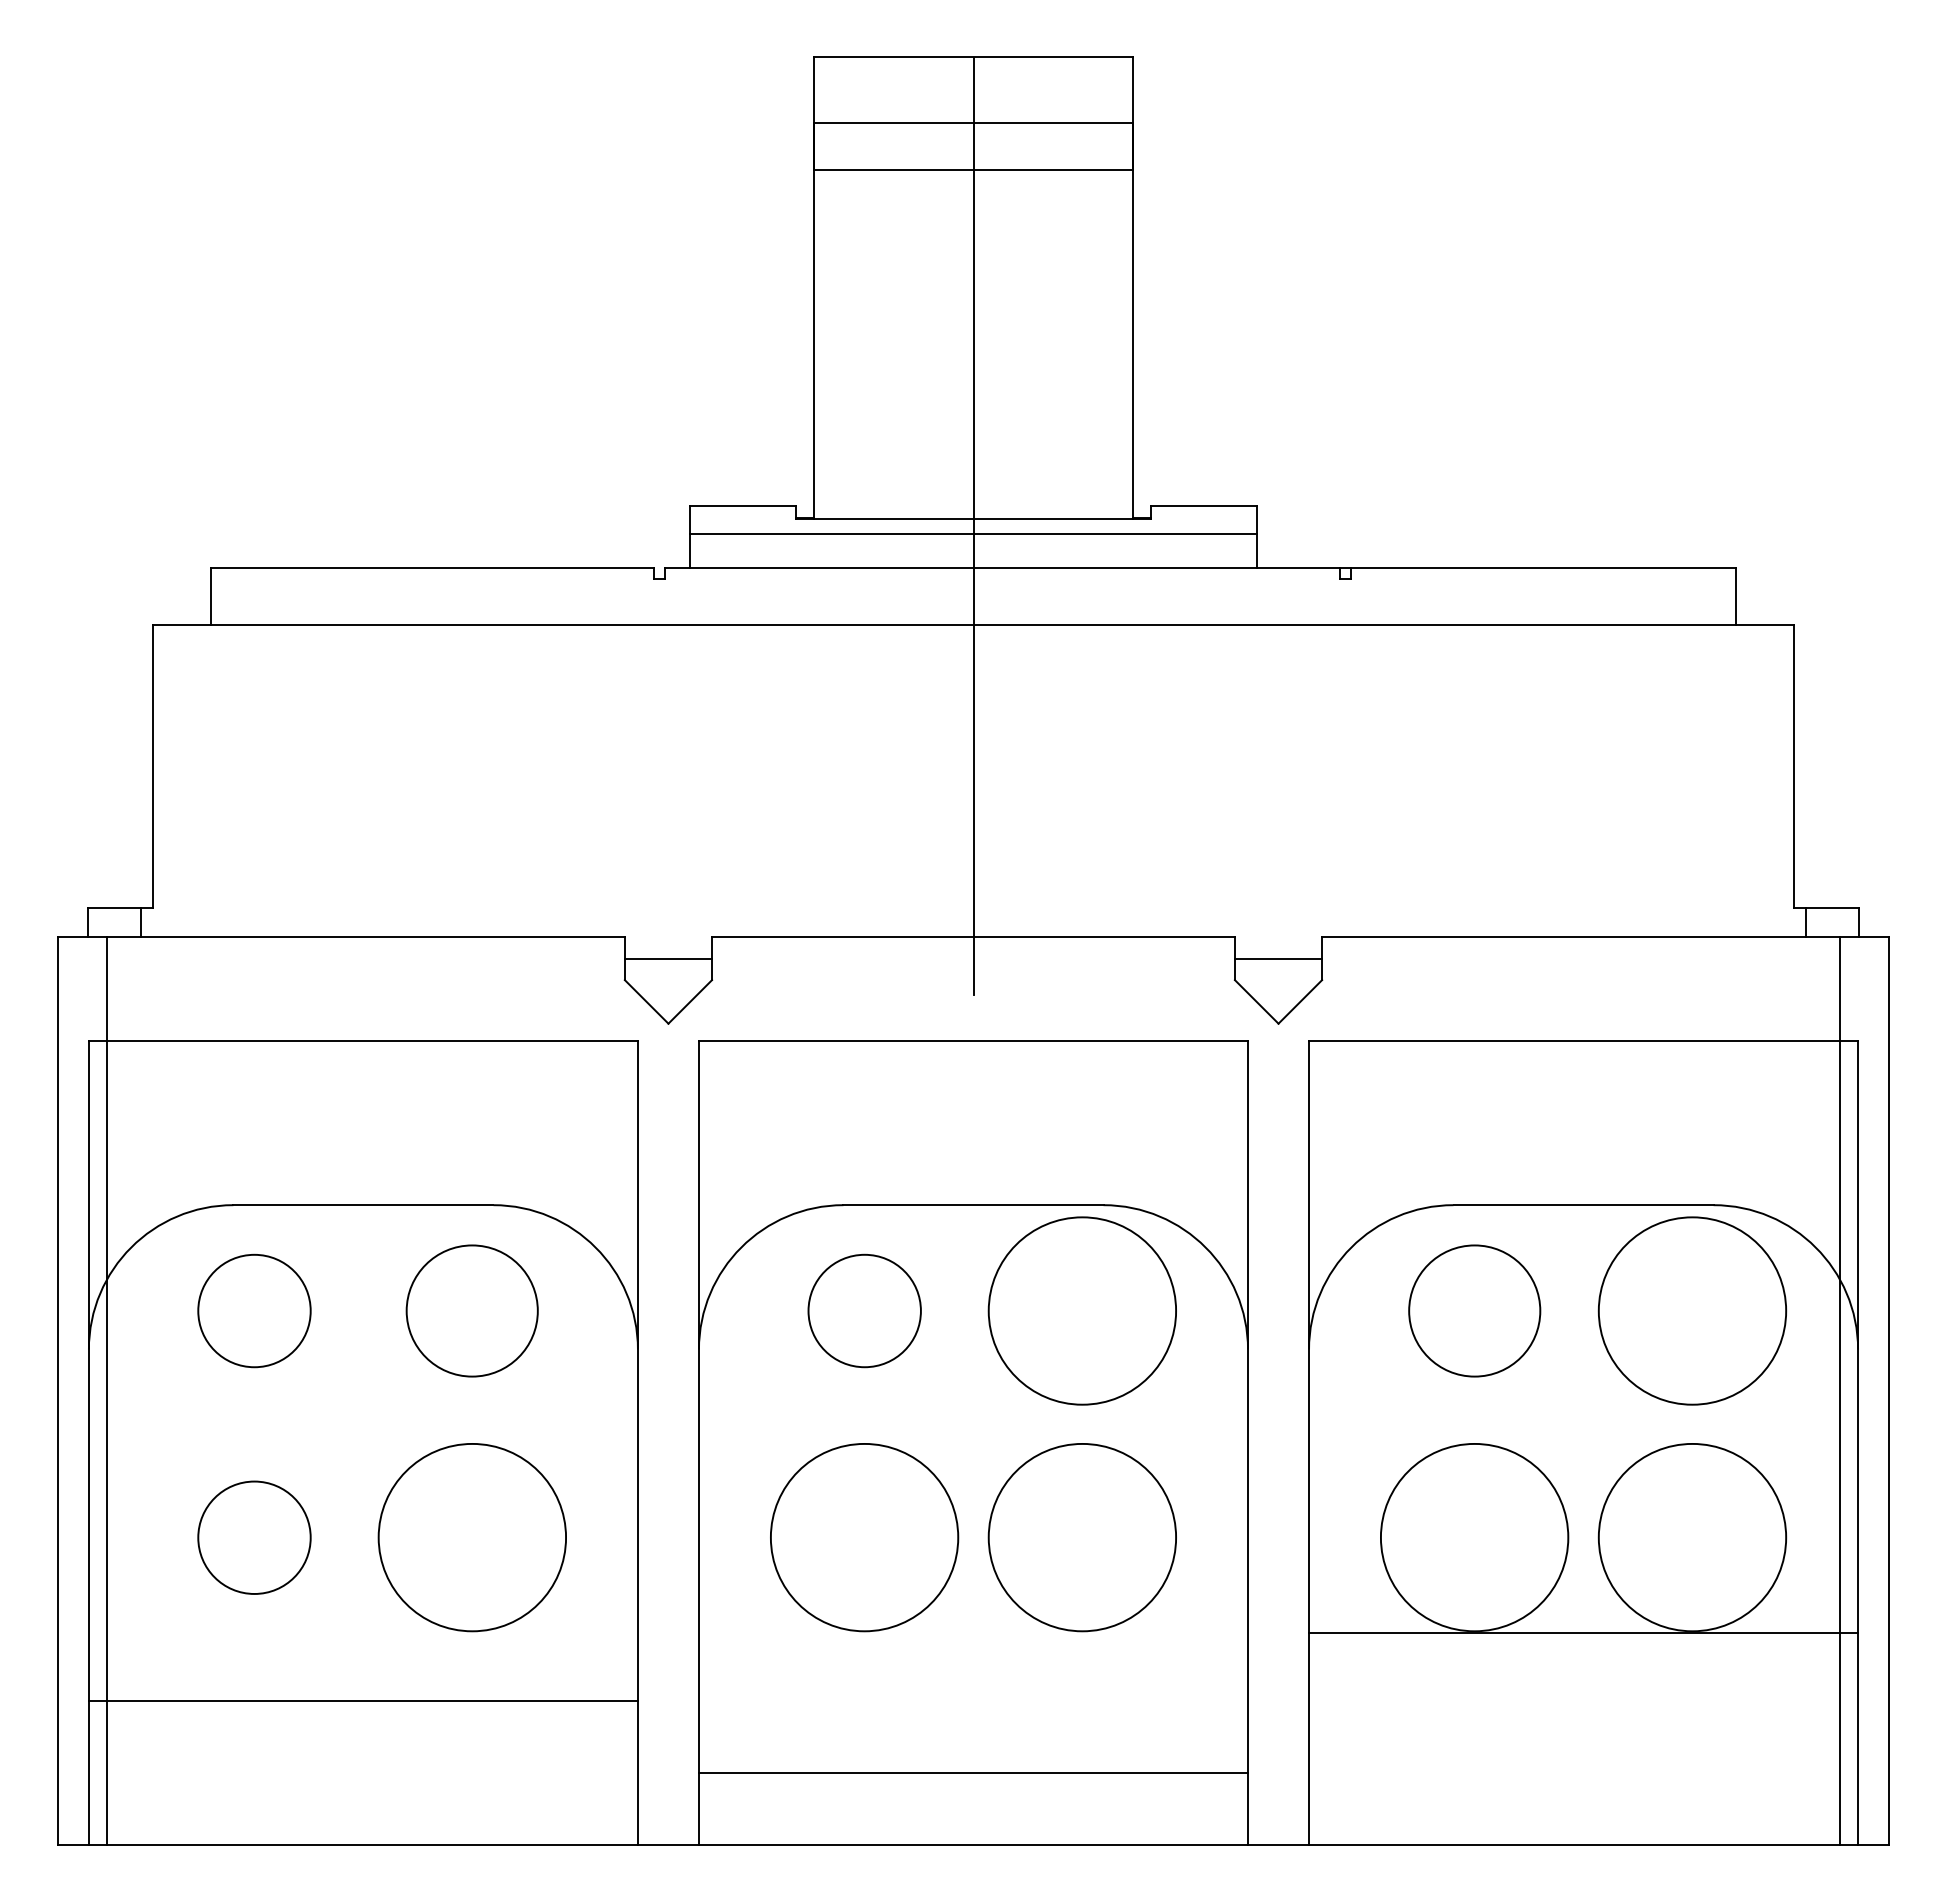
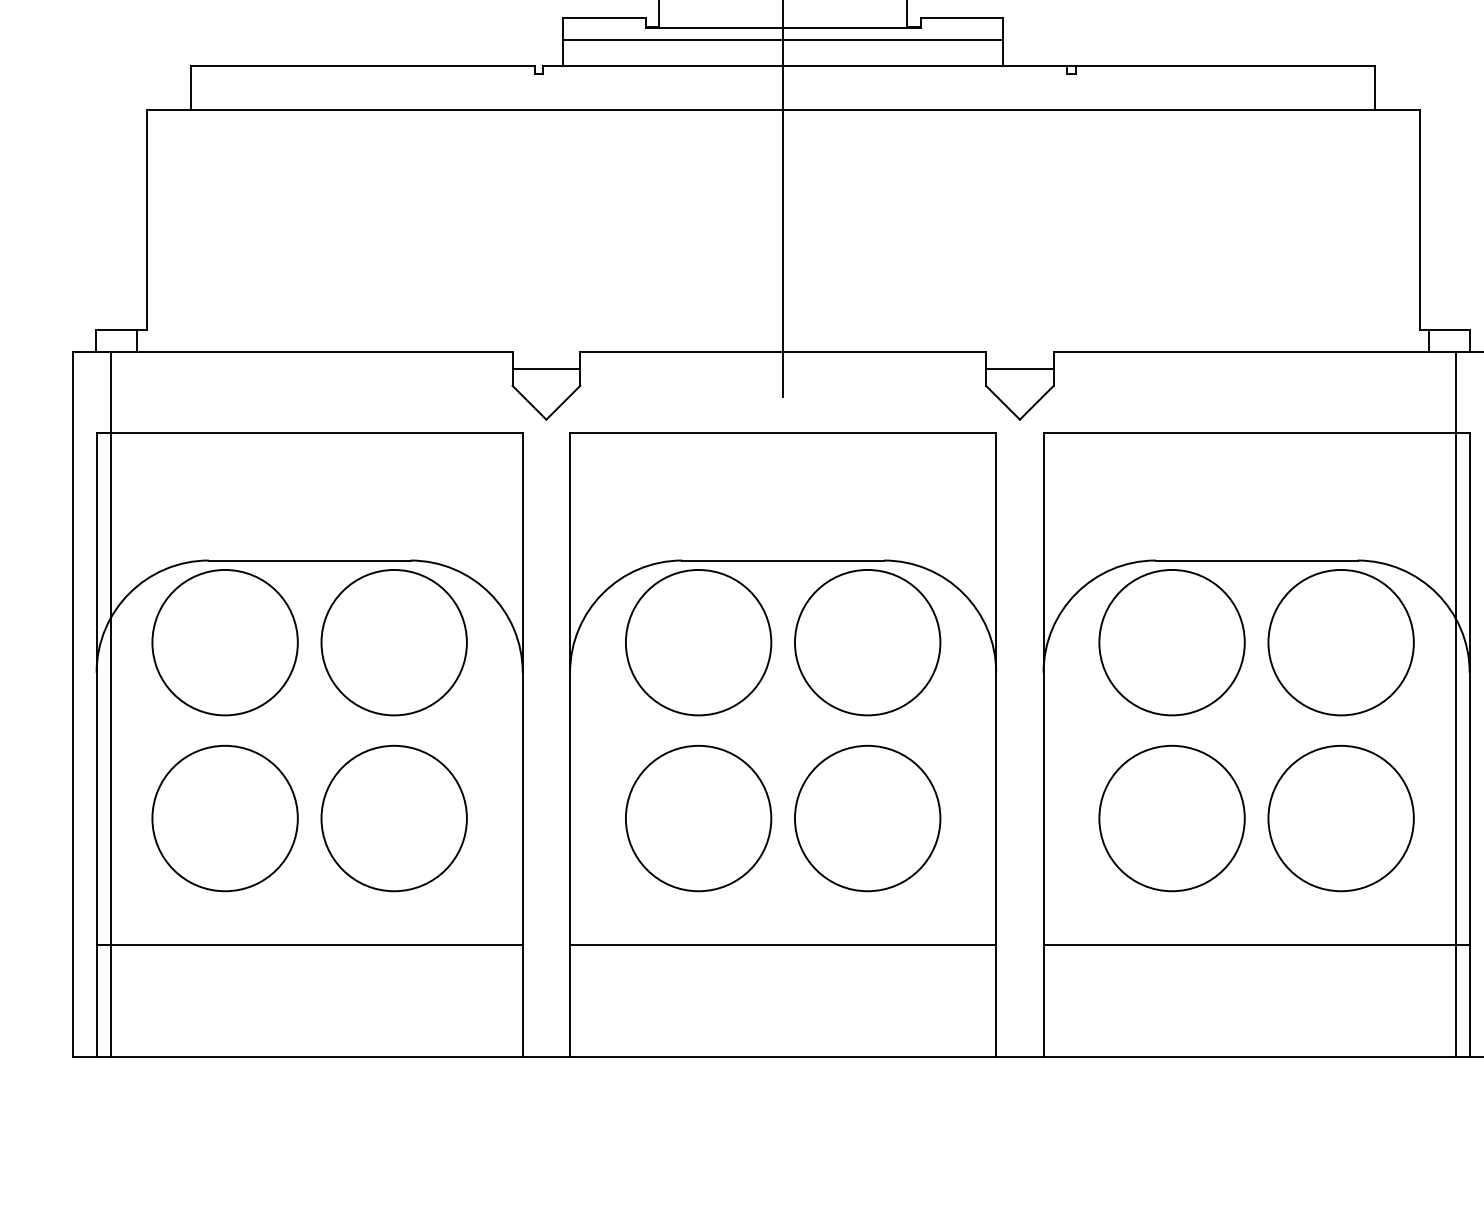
circle: (254, 1310) -> (225, 642), size x1.67
circle: (471, 1310) -> (393, 642), size x1.43
circle: (864, 1310) -> (698, 642), size x1.67
circle: (1474, 1310) -> (1171, 642), size x1.43
circle: (254, 1537) -> (225, 818), size x1.67
line: (1583, 1633) -> (1256, 945), moved
line: (973, 1773) -> (783, 945), moved

